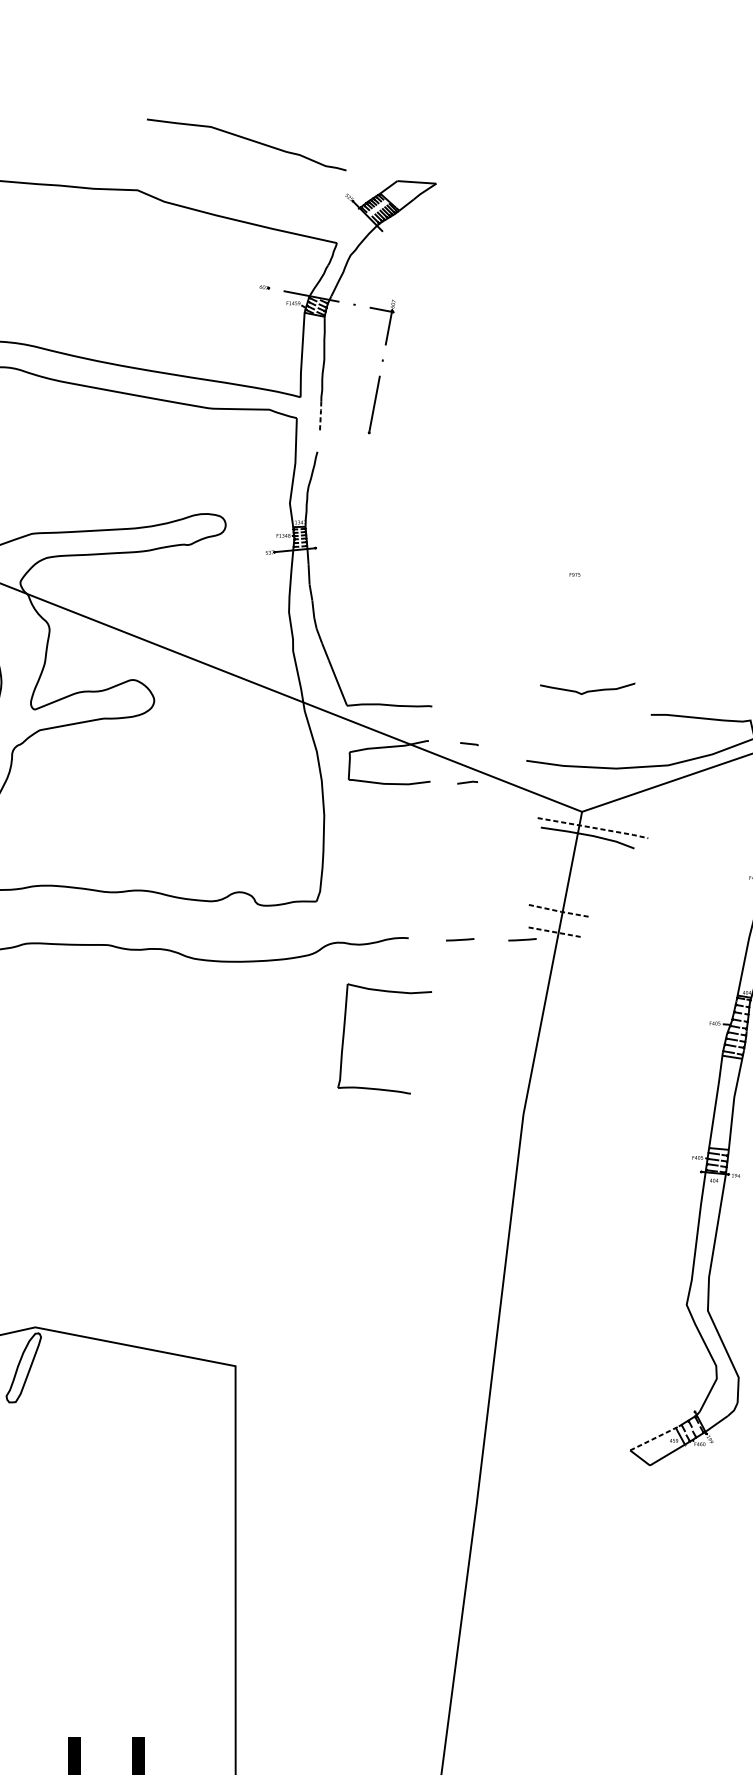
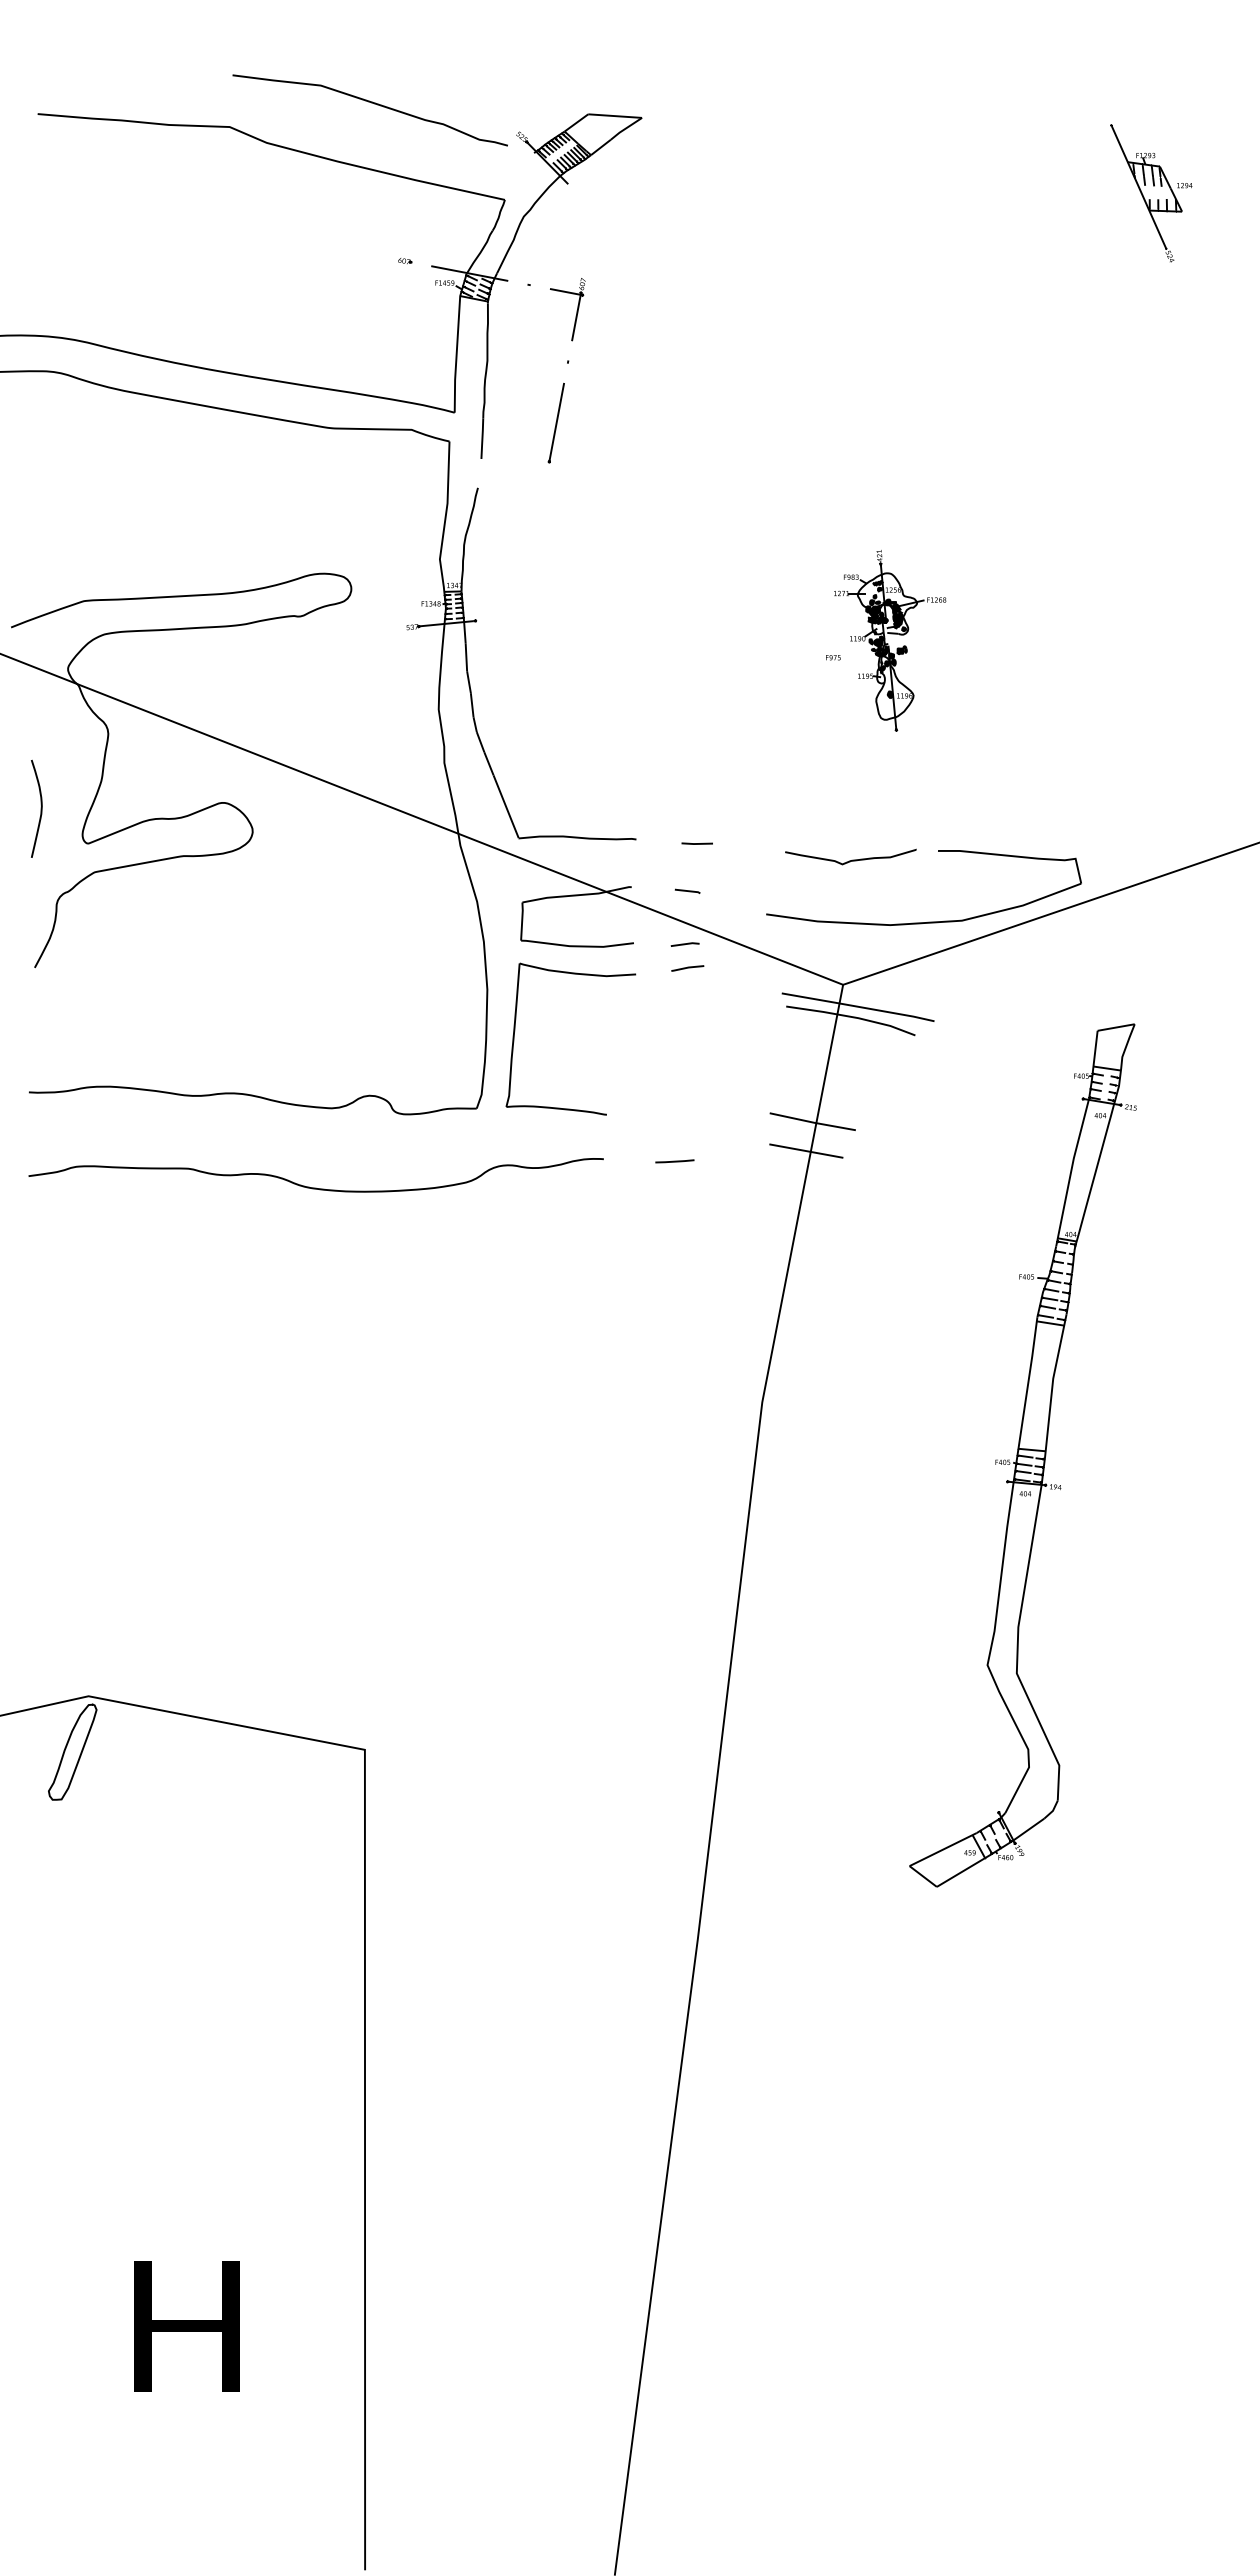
curve: (247, 139) -> (371, 103), moved
line: (320, 415) -> (482, 438), dashed -> solid
part: (616, 562) -> (890, 640), added
curve: (588, 690) -> (852, 859), moved
line: (475, 709) -> (696, 843), added
line: (469, 800) -> (687, 968), added
line: (593, 827) -> (858, 1006), dashed -> solid
line: (560, 911) -> (813, 1122), dashed -> solid
line: (555, 932) -> (806, 1151), dashed -> solid
line: (522, 939) -> (760, 1161), removed
part: (344, 1033) -> (515, 1031), moved
line: (654, 1438) -> (943, 1849), dashed -> solid

